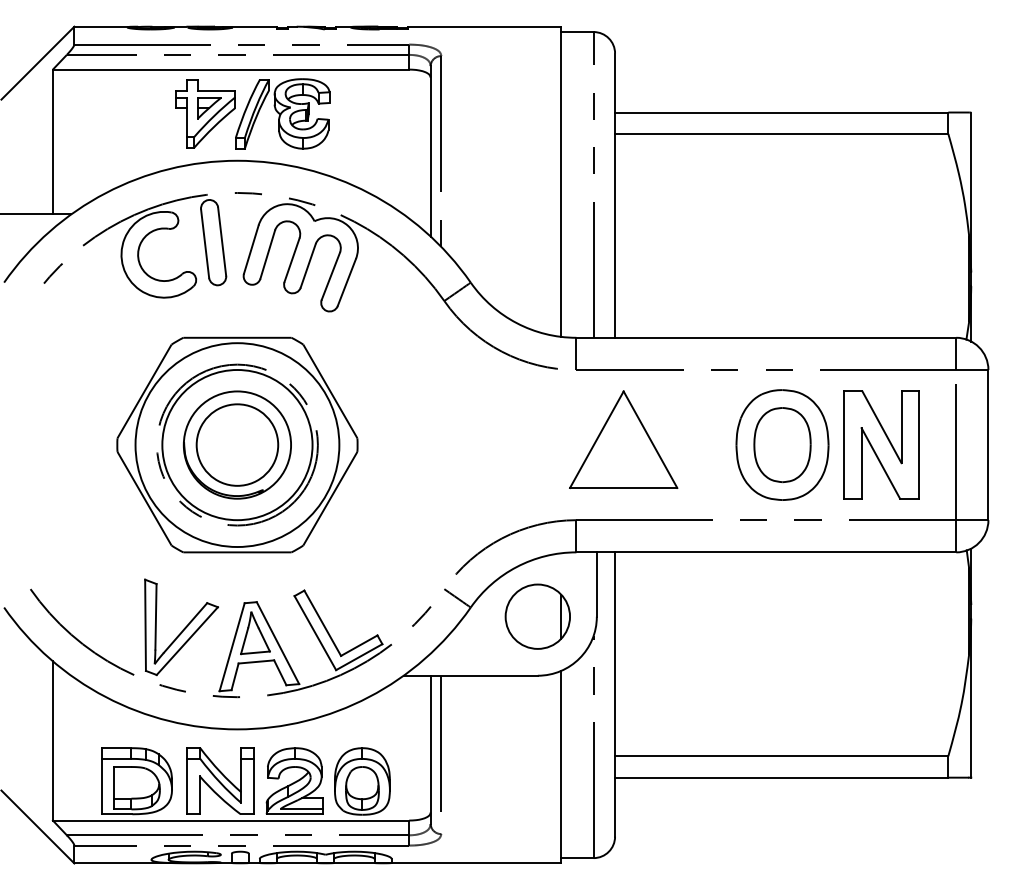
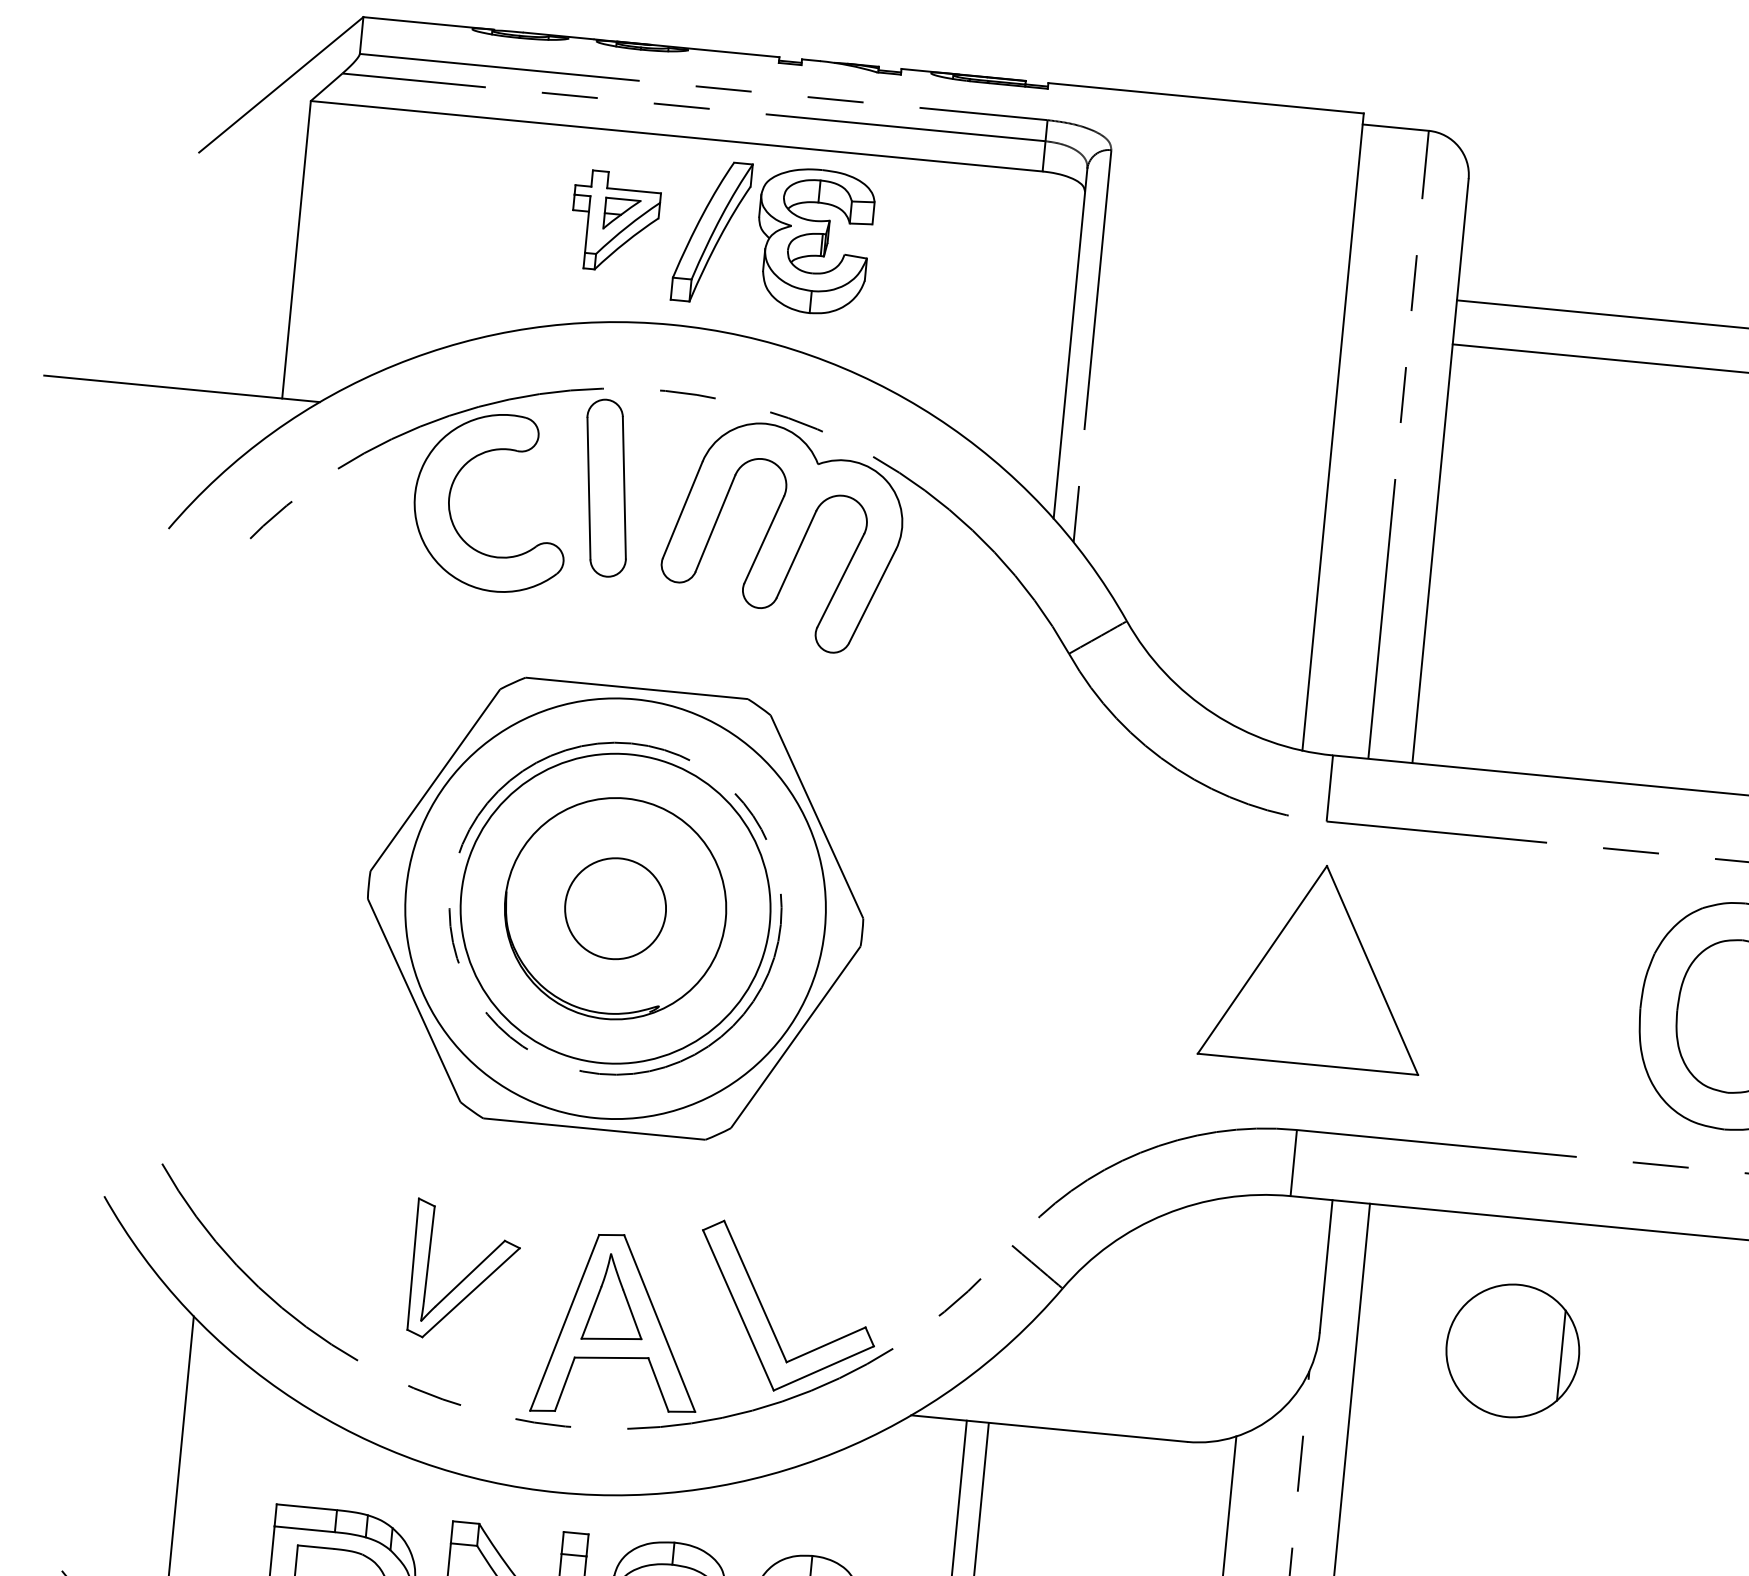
part: (205, 113) -> (615, 221), size x0.7
part: (623, 439) -> (1317, 964), moved
circle: (237, 444) -> (615, 907), size x0.6
part: (537, 616) -> (1512, 1350), moved
part: (181, 627) -> (464, 1272), size x0.7

